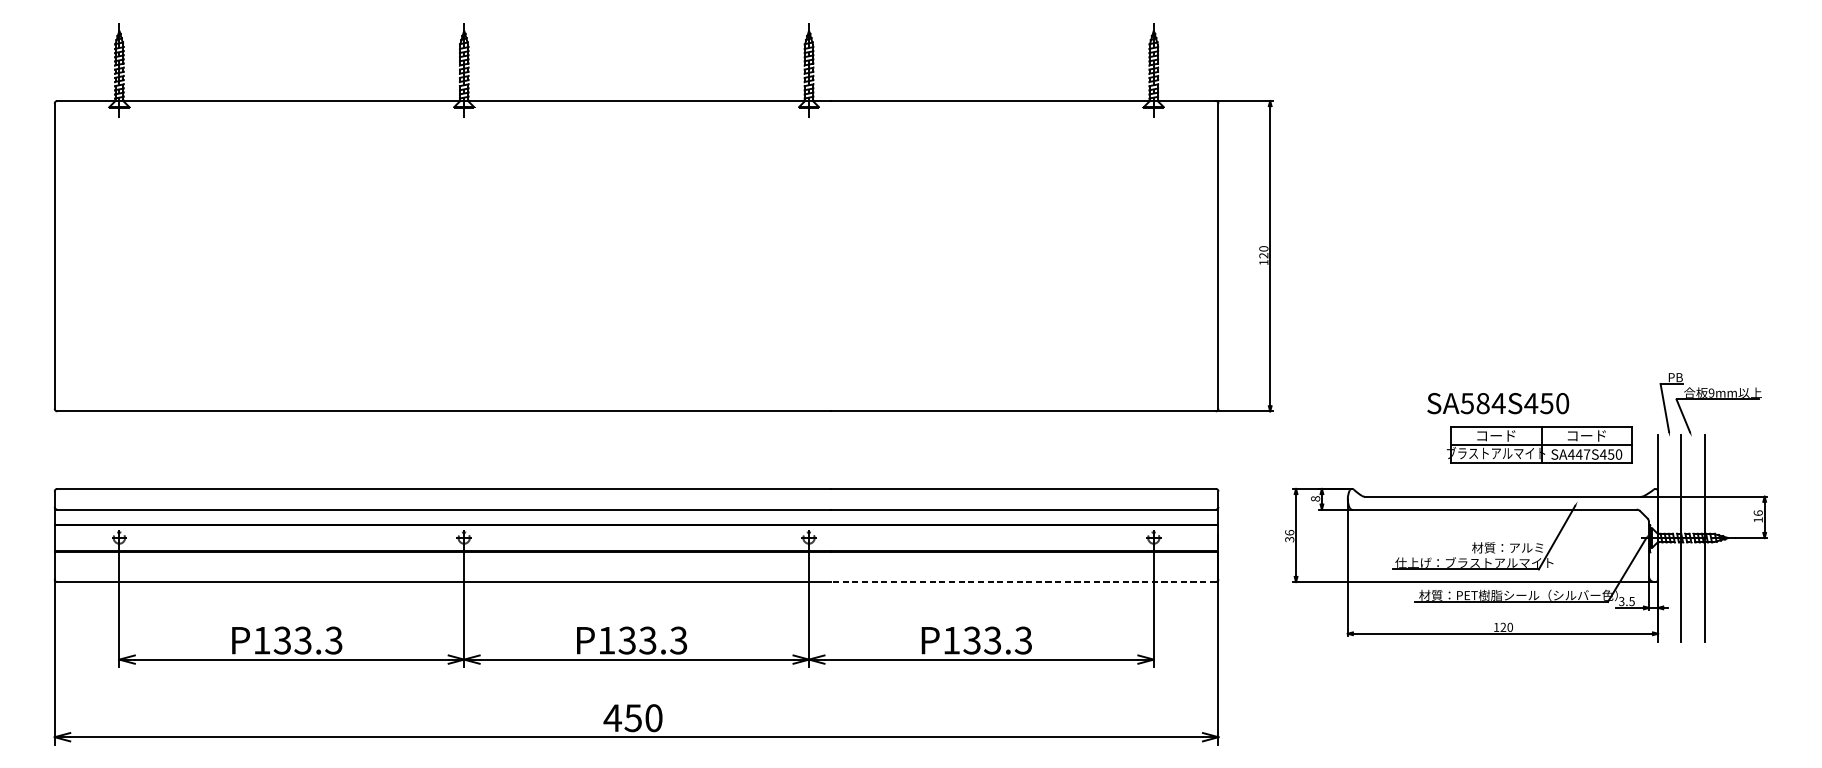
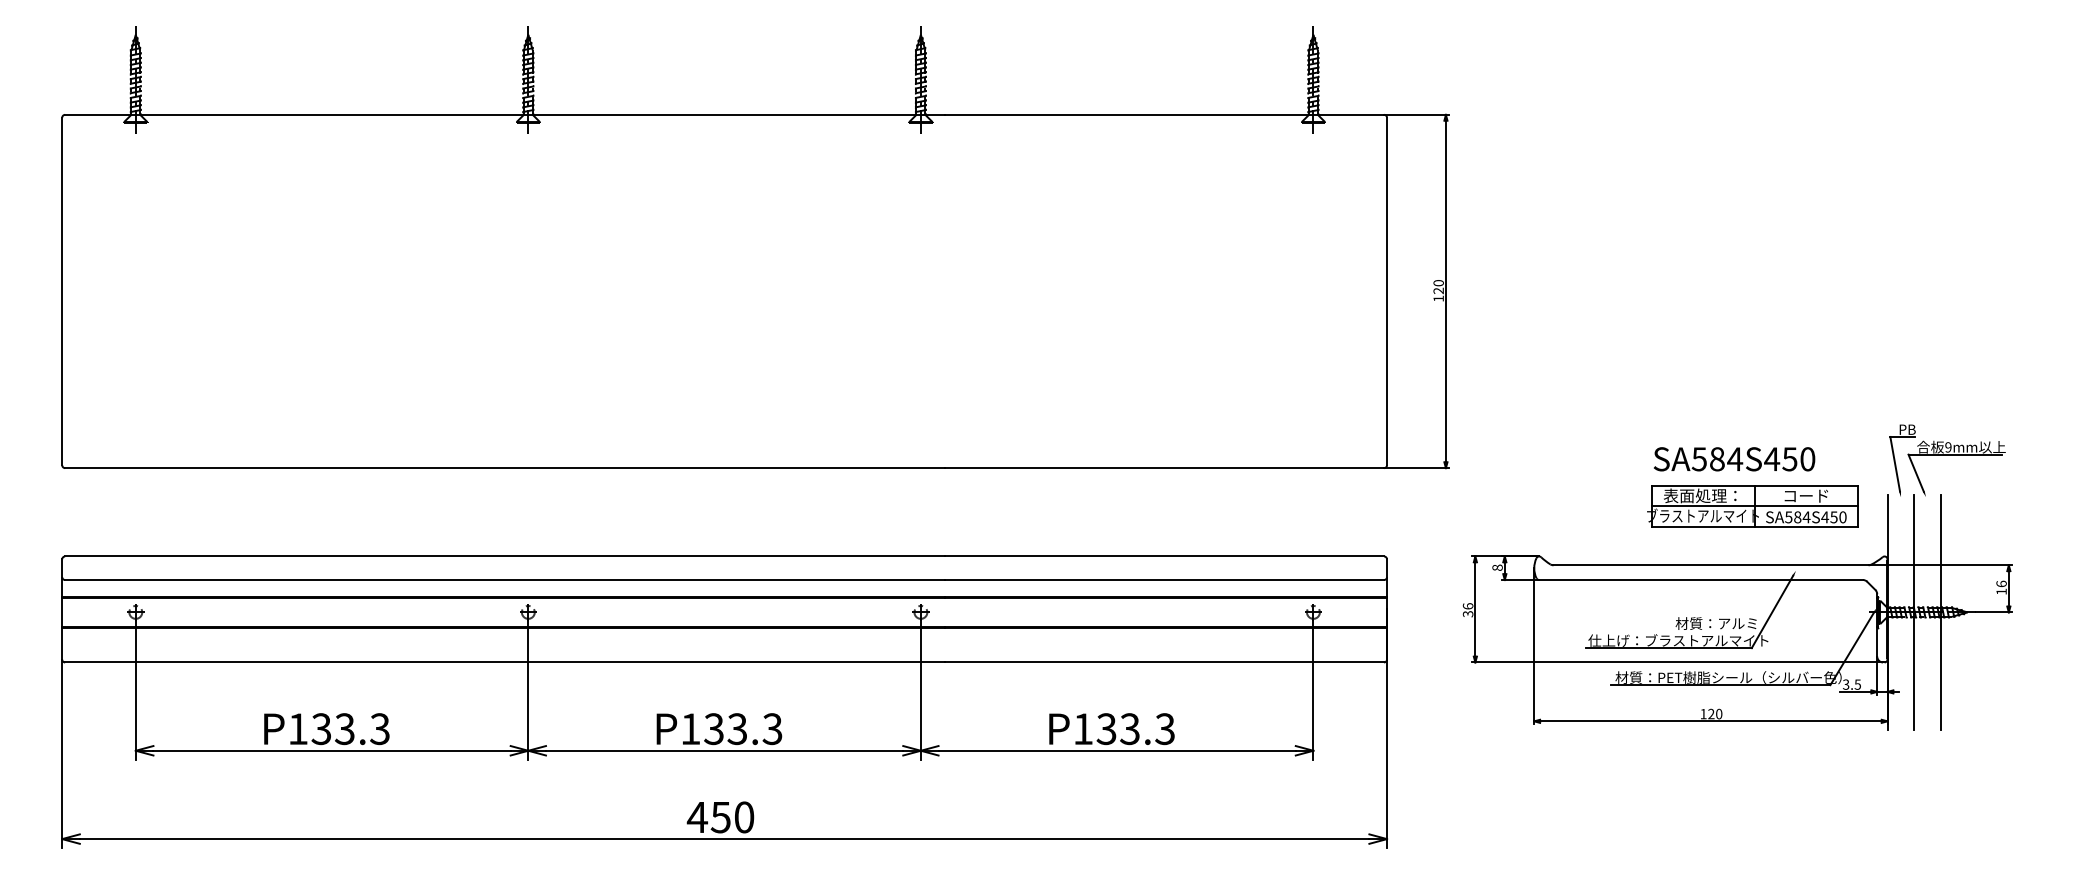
text: (1498, 403) -> (1734, 459), moved
text: (1493, 435) -> (1700, 495), コード -> 表面処理：
text: (1579, 454) -> (1797, 517), SA447S450 -> SA584S450
line: (1022, 582) -> (1164, 662), dashed -> solid

